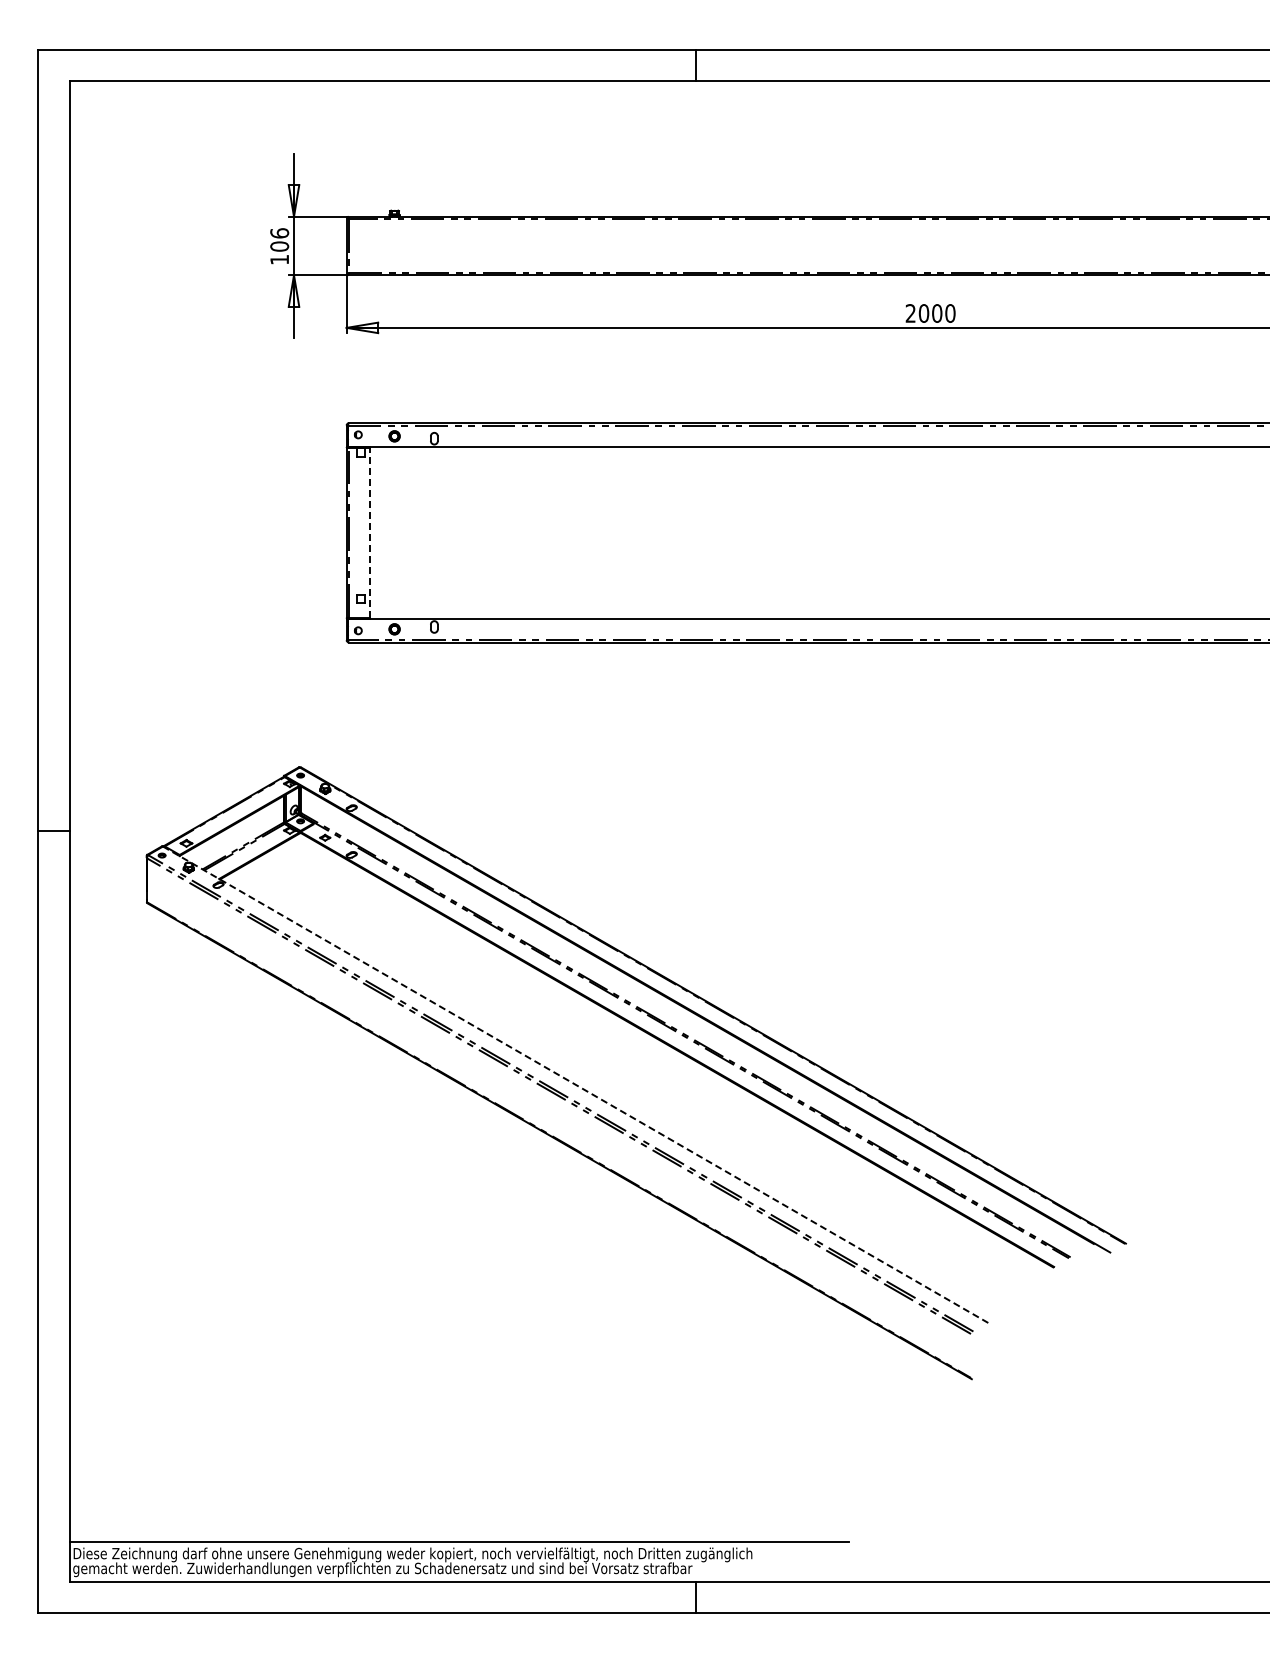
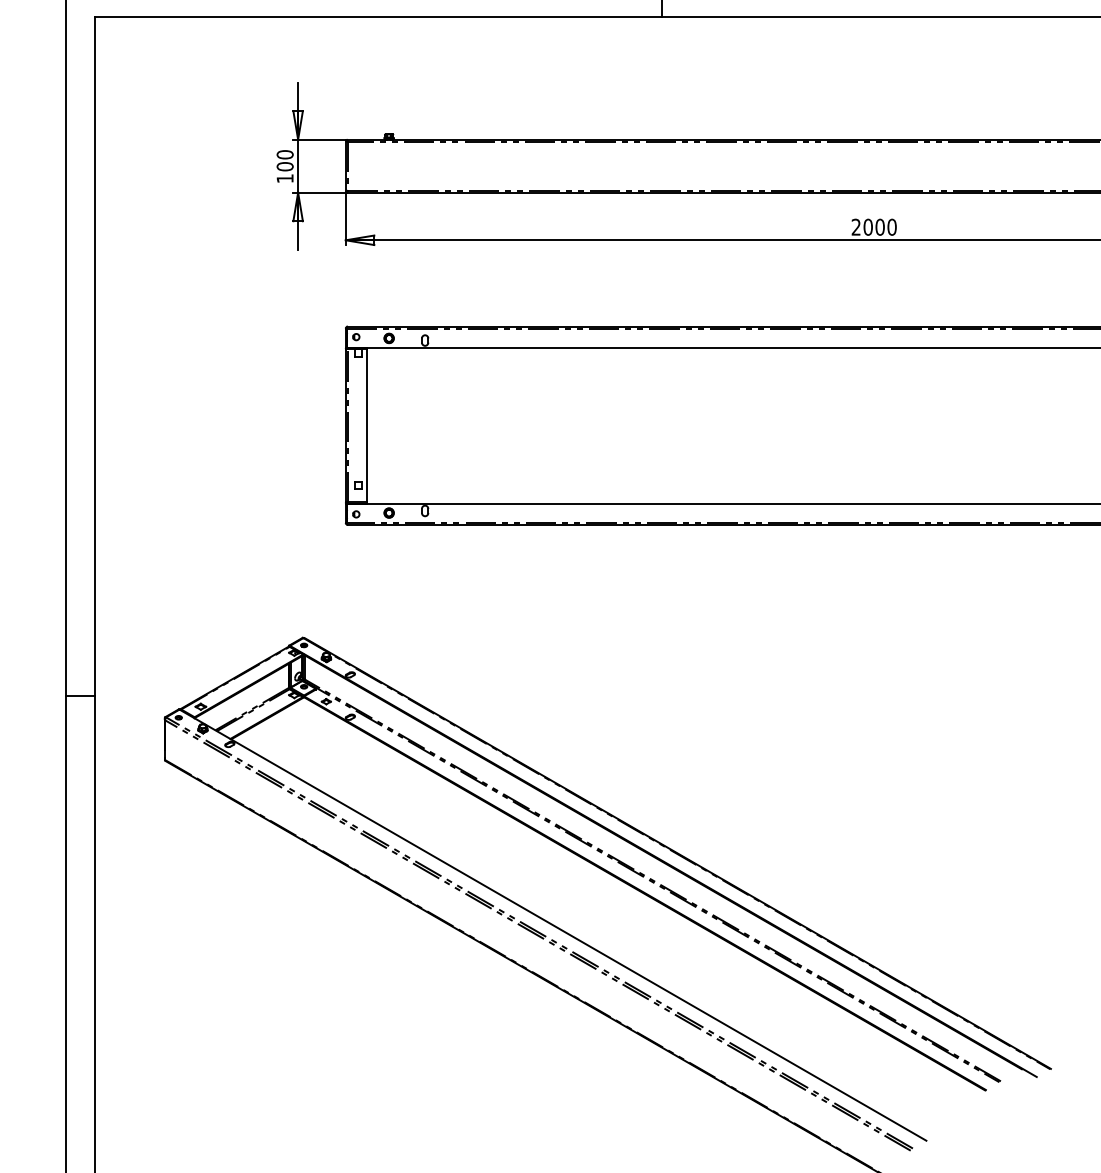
text: (279, 233) -> (285, 154), 106 -> 100
line: (370, 532) -> (367, 425), dashed -> solid
line: (575, 1084) -> (552, 924), dashed -> solid

